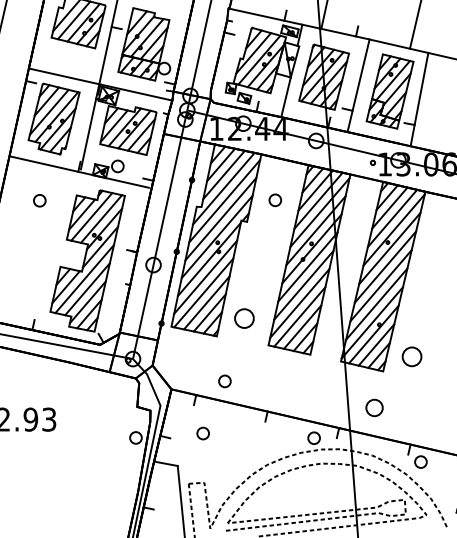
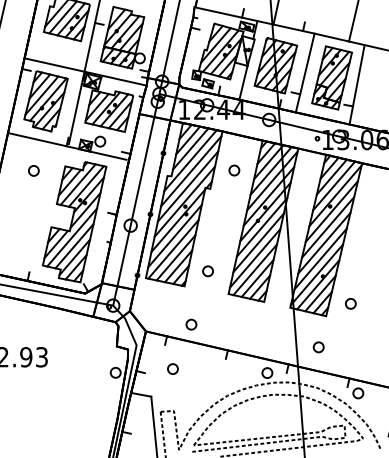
part: (243, 318) -> (207, 271), size x0.62
part: (411, 356) -> (350, 303), size x0.62
part: (374, 408) -> (318, 347), size x0.71

